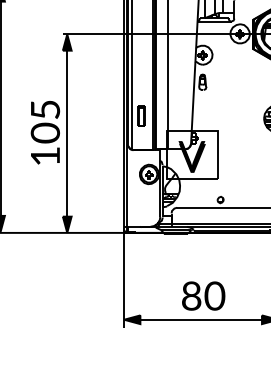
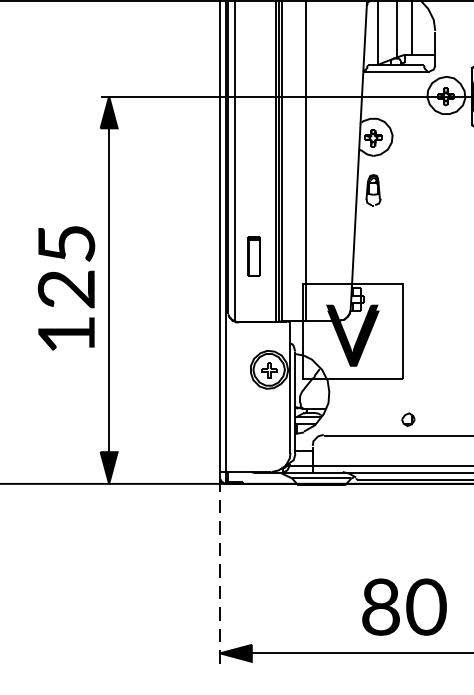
text: (45, 132) -> (66, 287), 105 -> 125
line: (124, 279) -> (220, 574), solid -> dashed
text: (203, 295) -> (404, 606), moved

